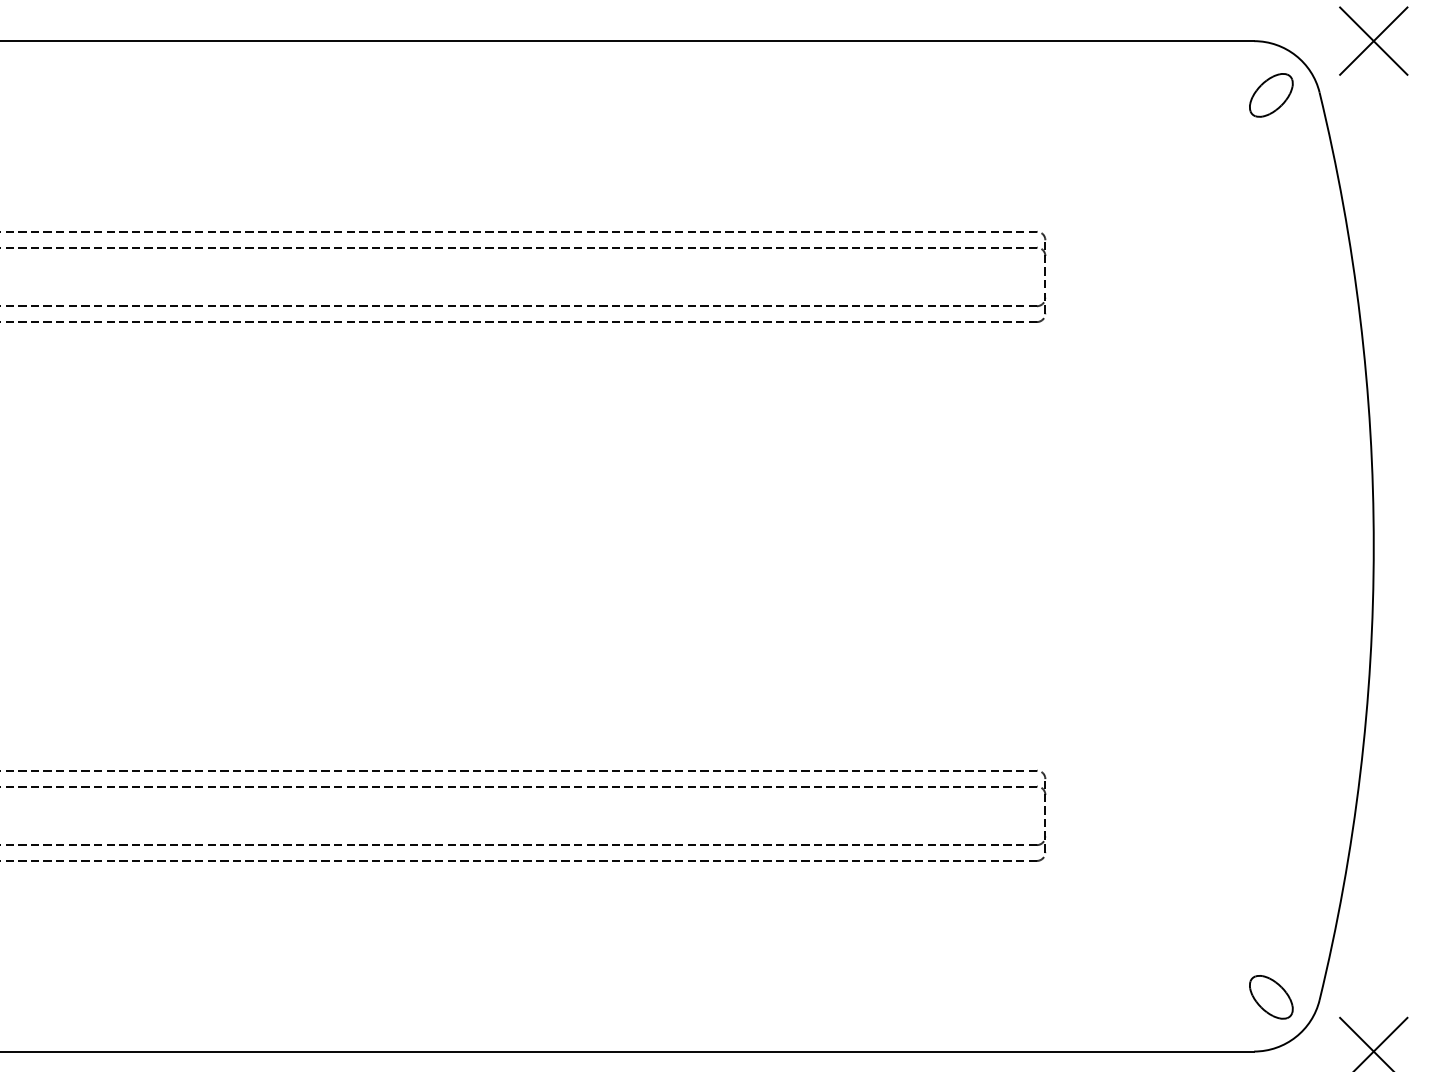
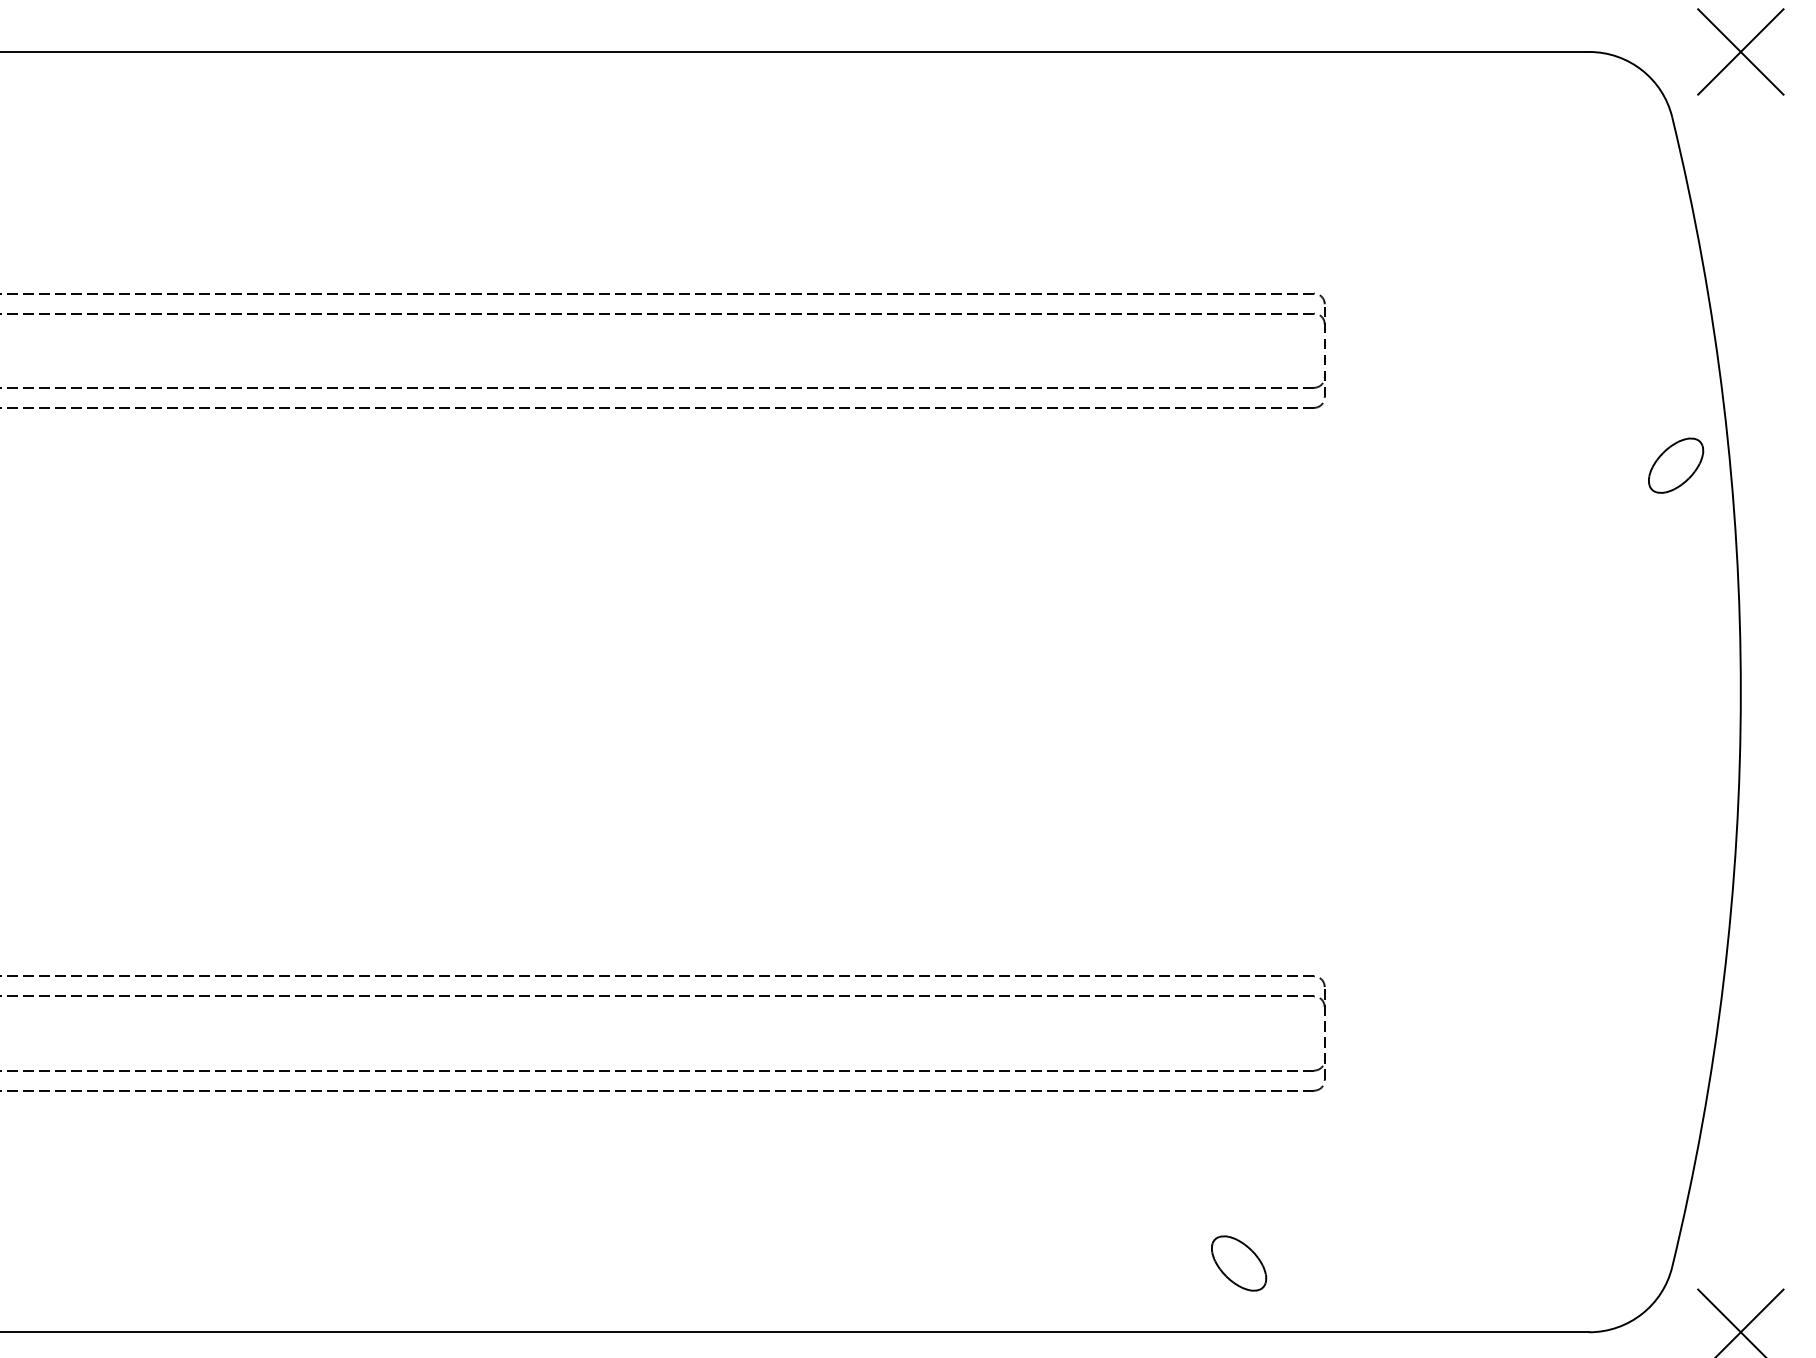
part: (1271, 95) -> (1676, 465), moved
part: (1271, 997) -> (1239, 1263), moved

